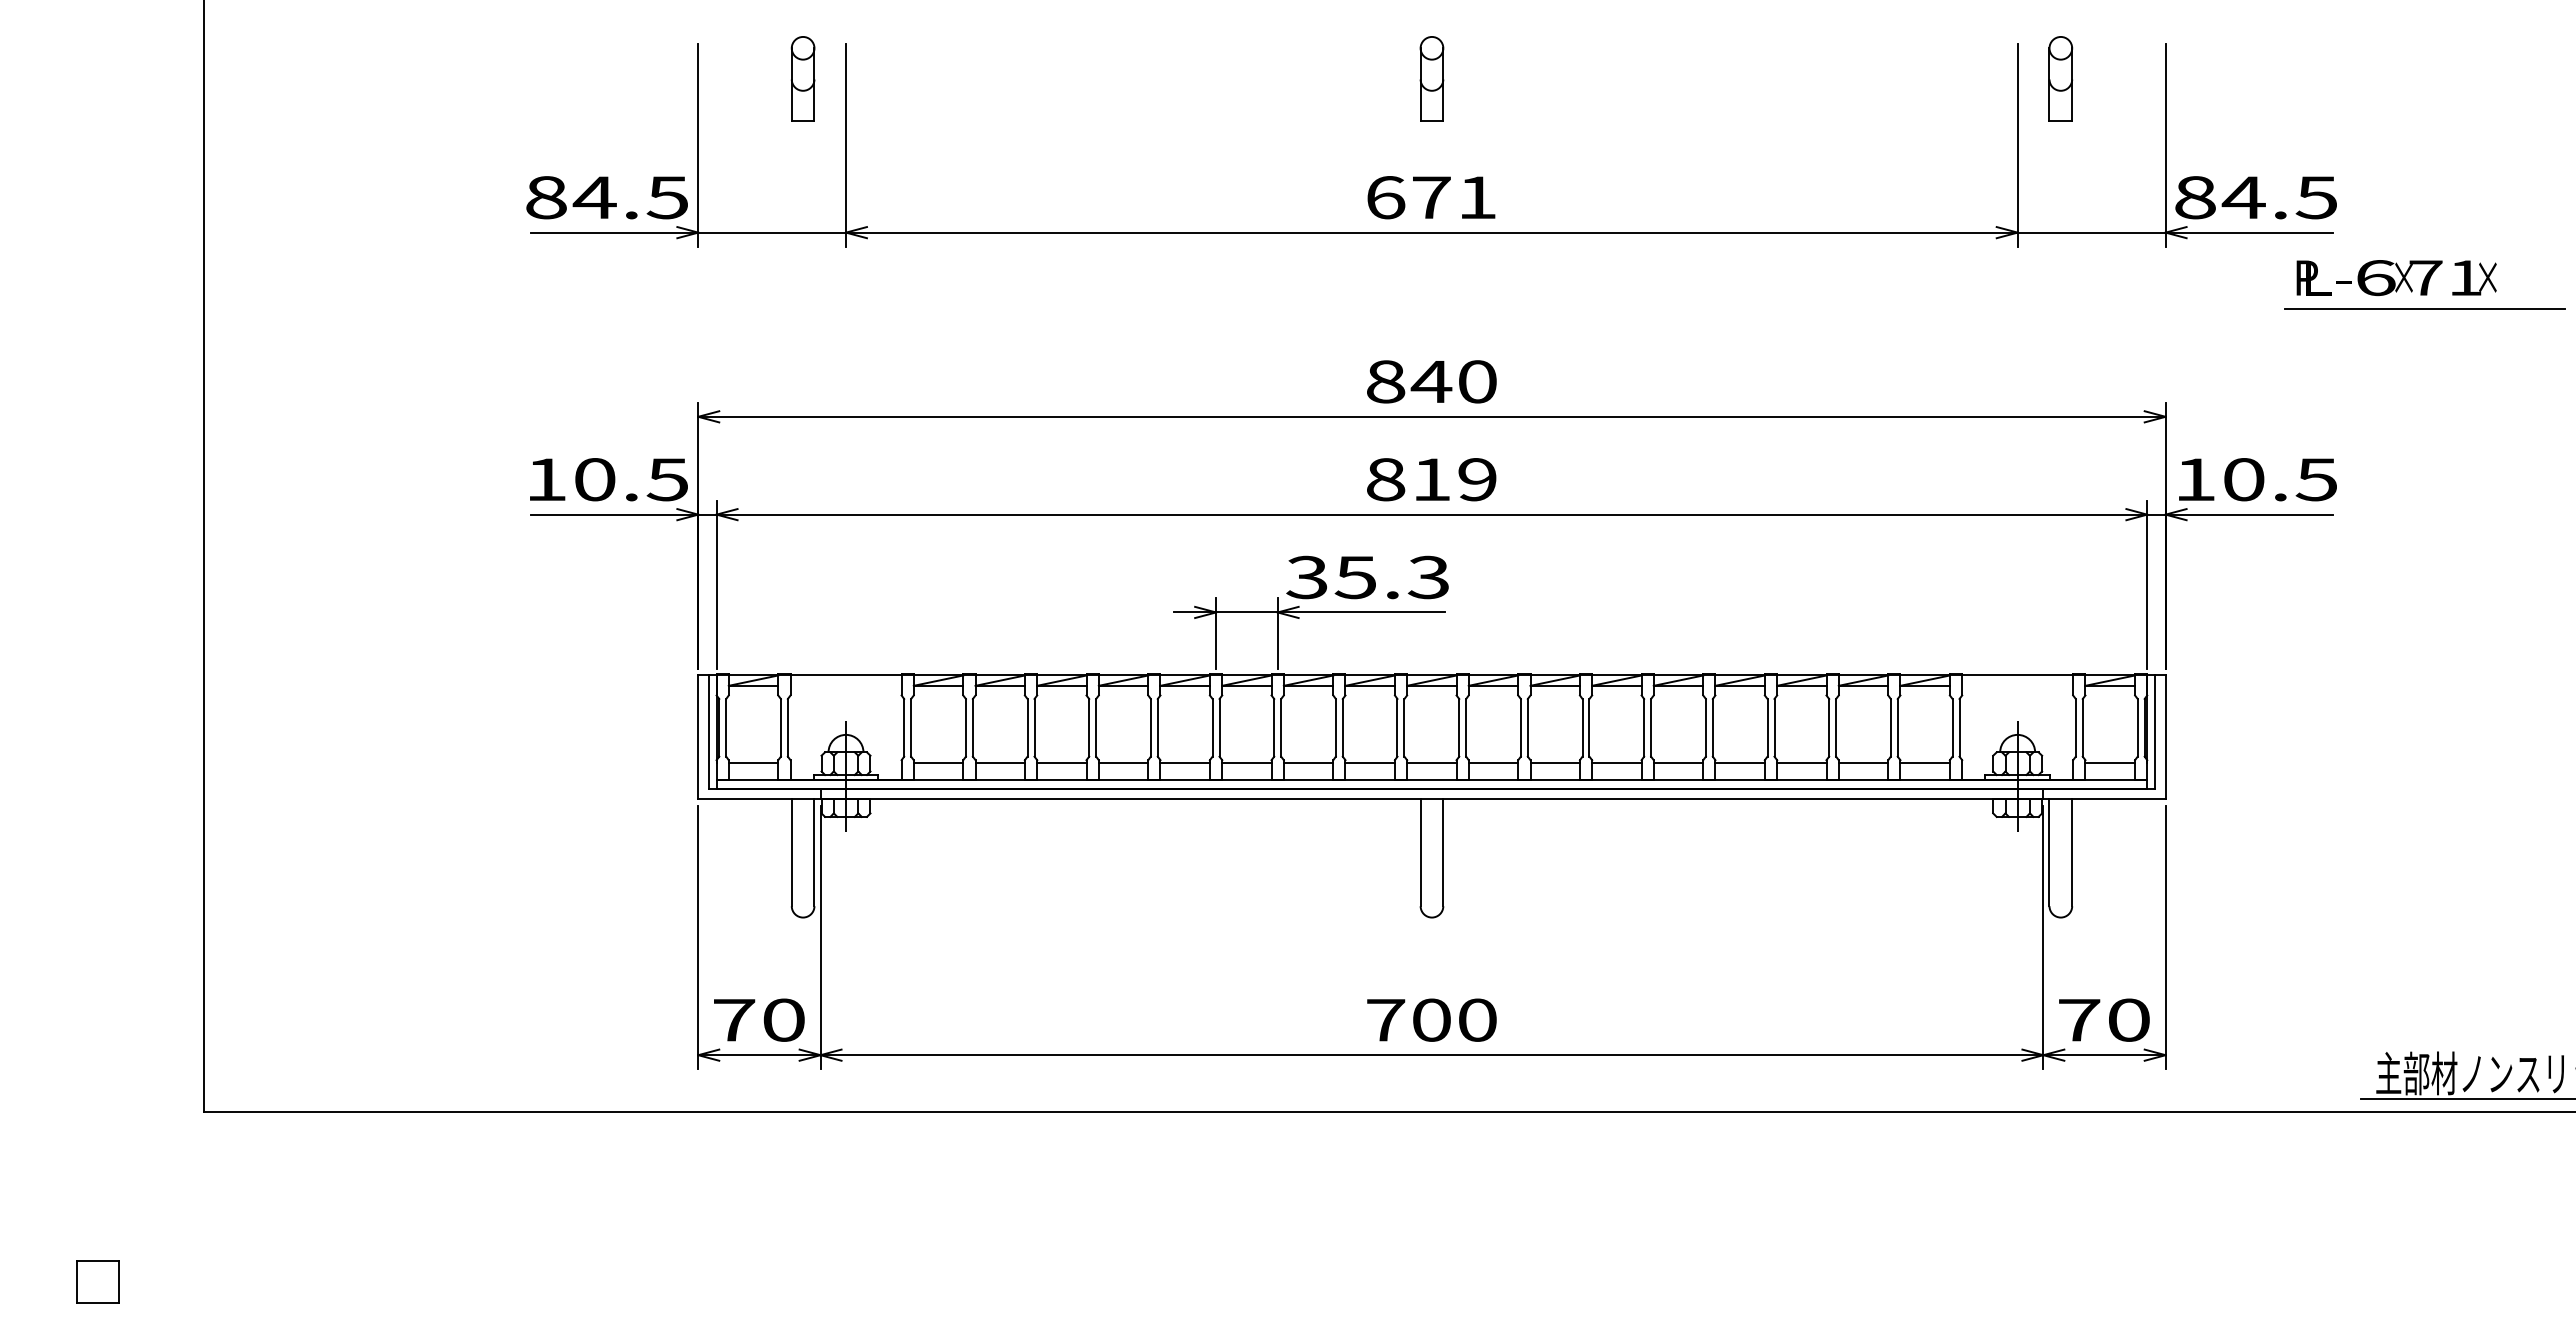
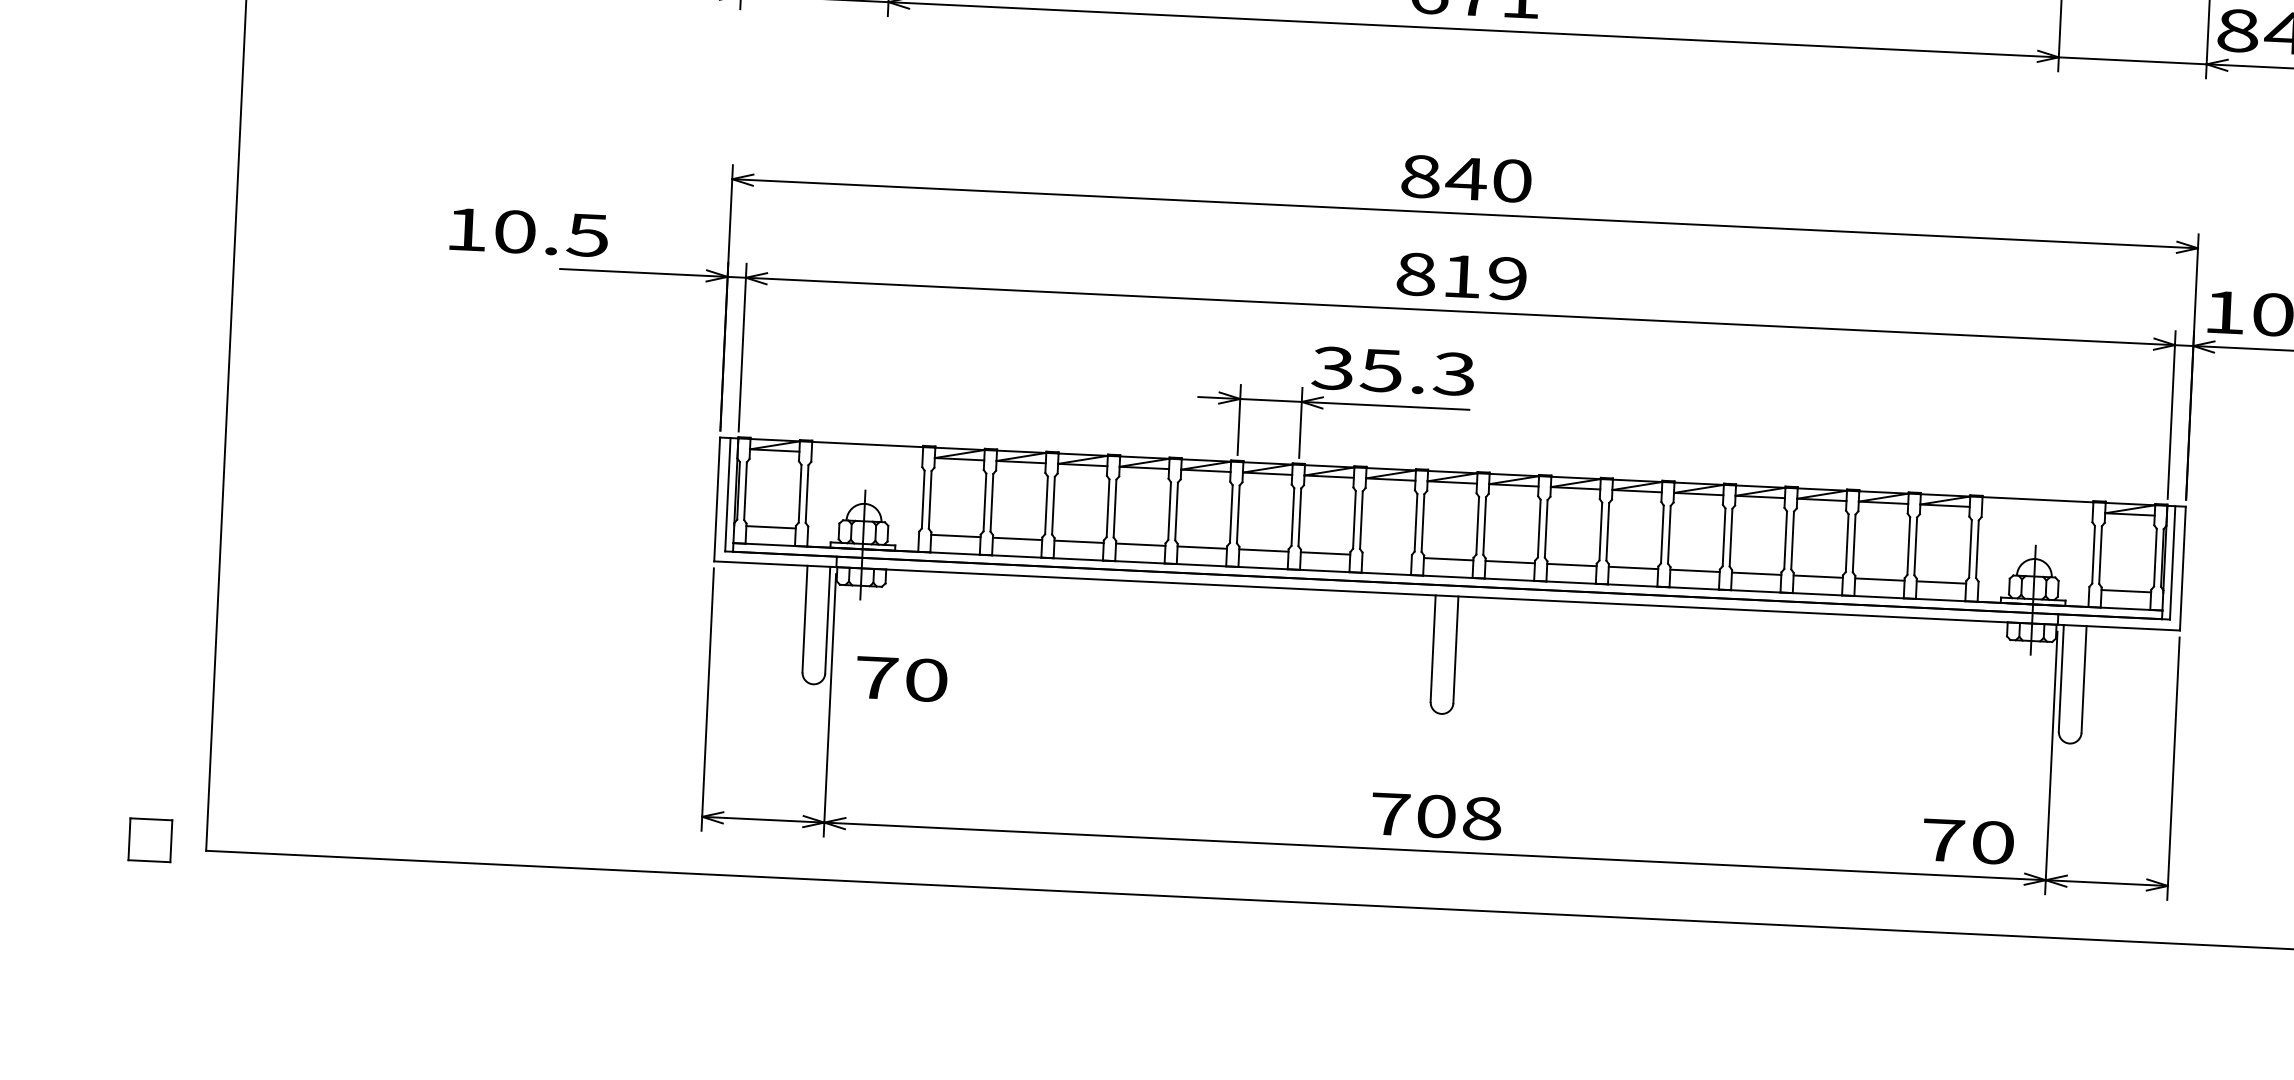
text: (608, 479) -> (528, 232), moved
line: (1369, 762) -> (1386, 556), removed
text: (759, 1019) -> (902, 678), moved
text: (1477, 1019) -> (1482, 817), 700 -> 708
text: (2104, 1019) -> (1968, 840), moved
part: (97, 1281) -> (149, 840), moved

